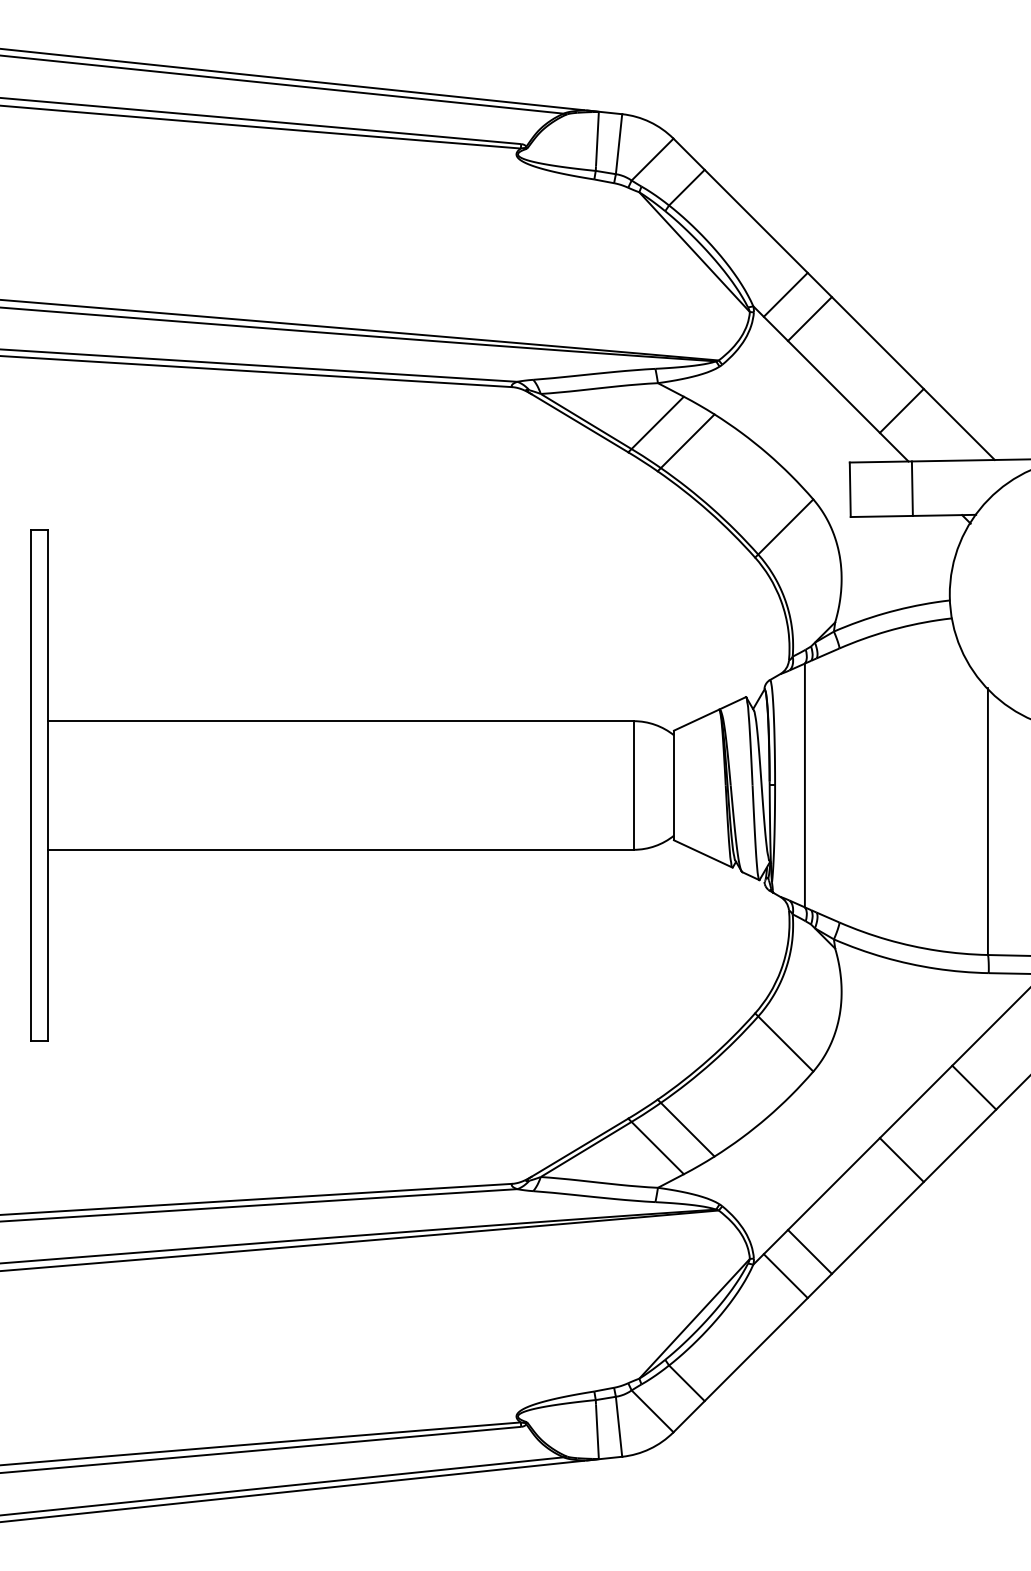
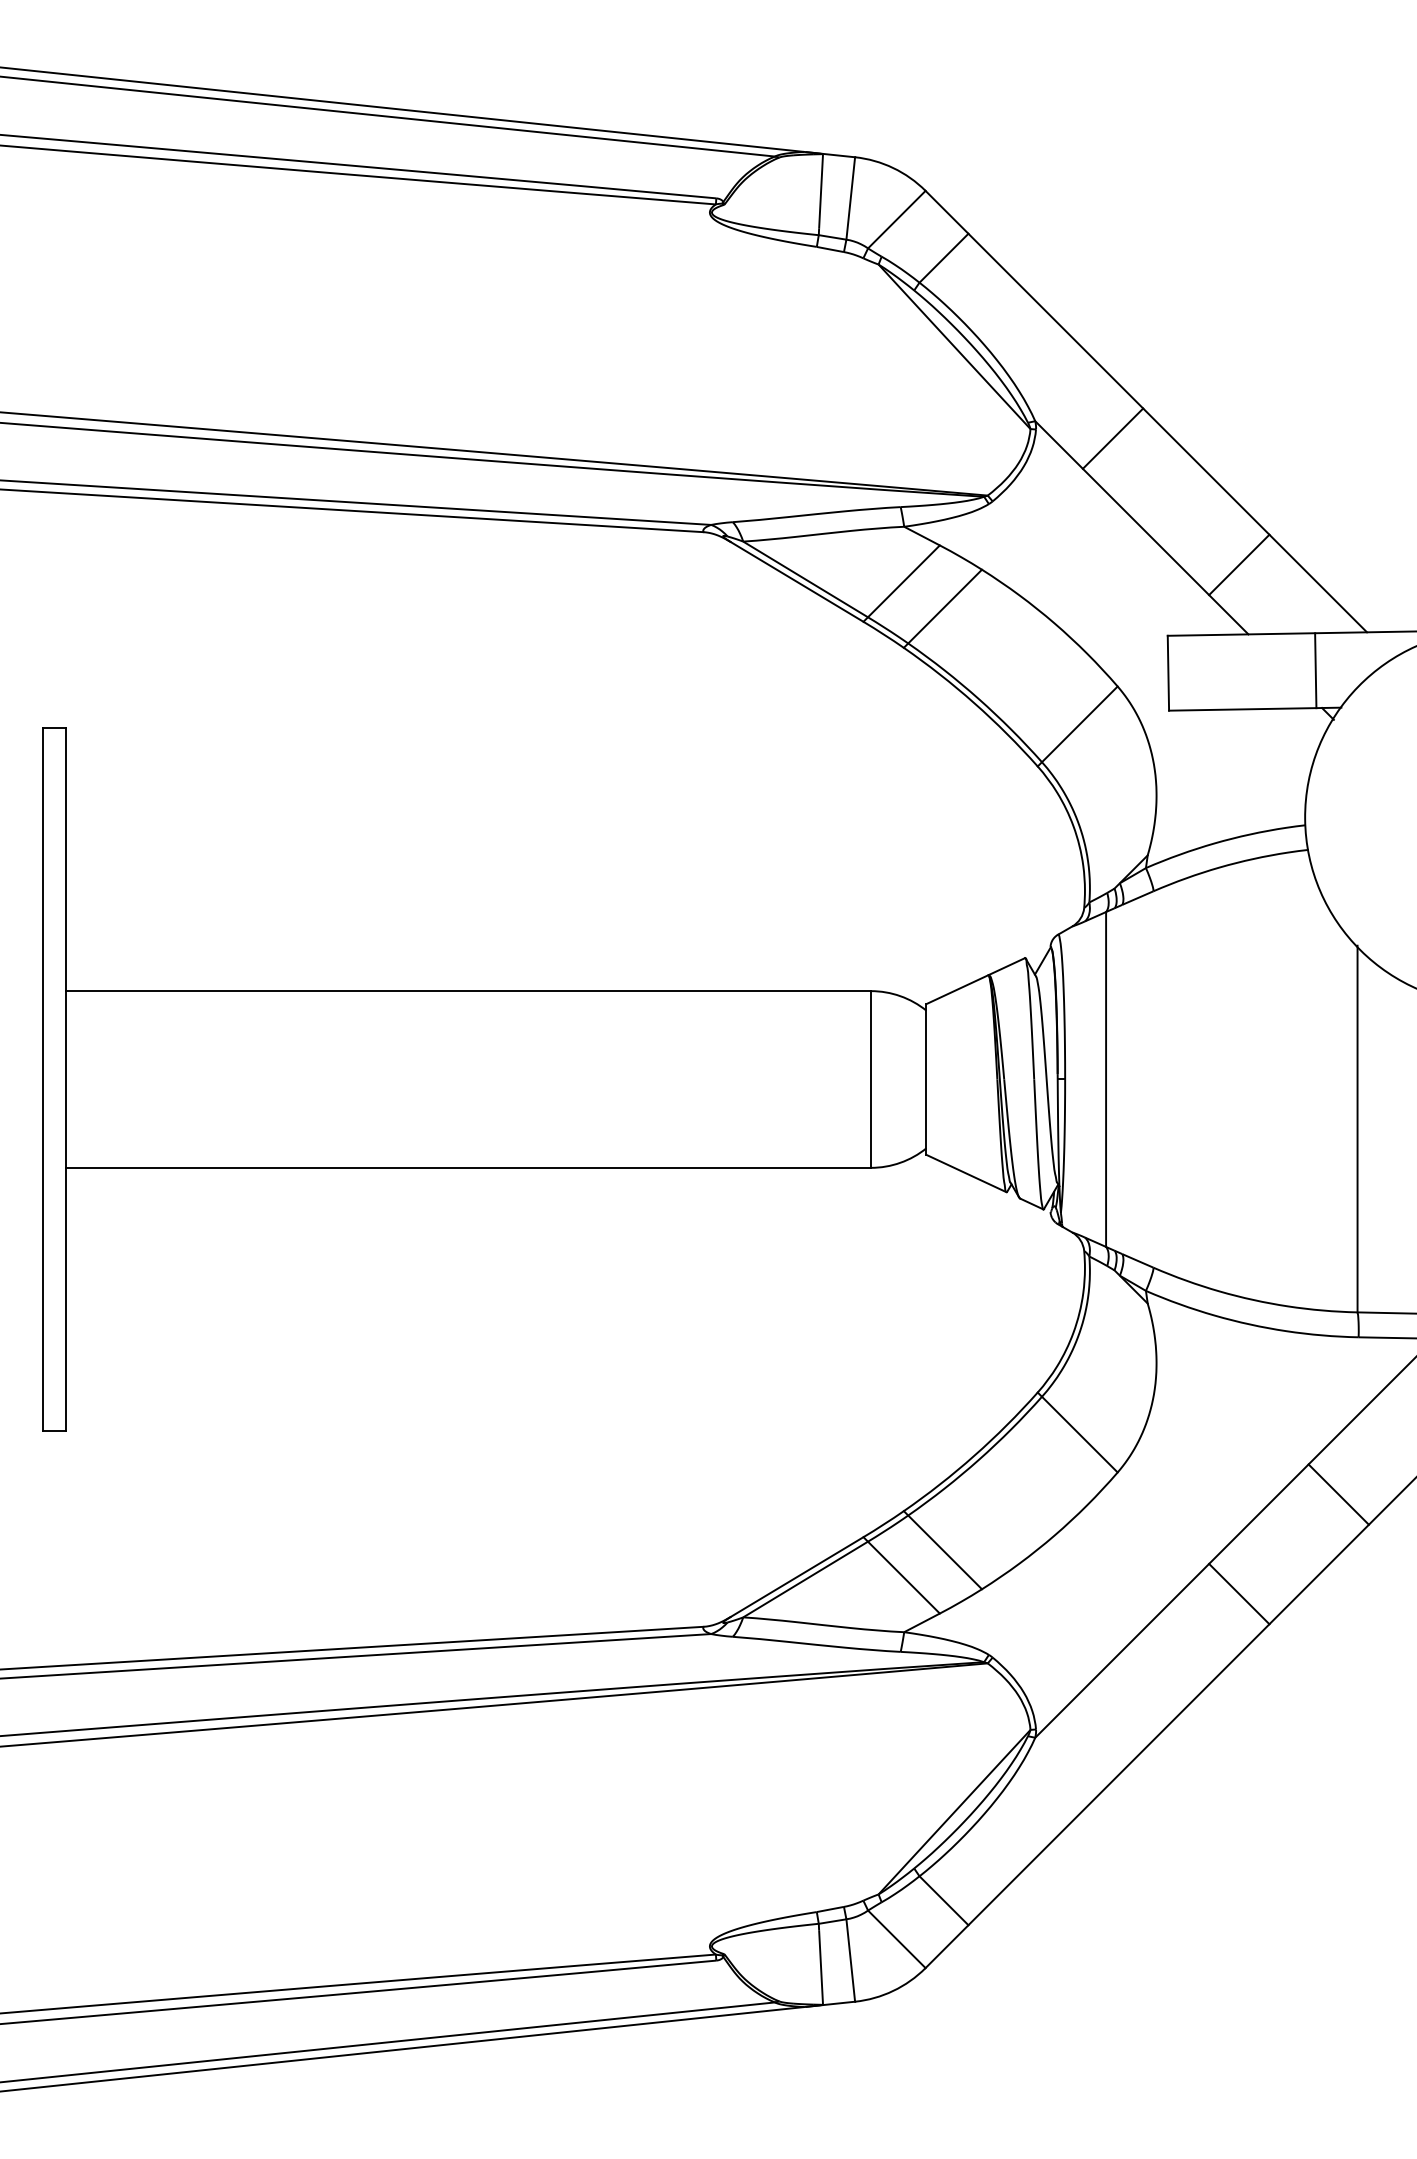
line: (785, 294) -> (1079, 405), removed
line: (912, 488) -> (1315, 670), moved
line: (809, 1252) -> (1112, 1720), removed
line: (785, 1276) -> (1079, 1753), removed

